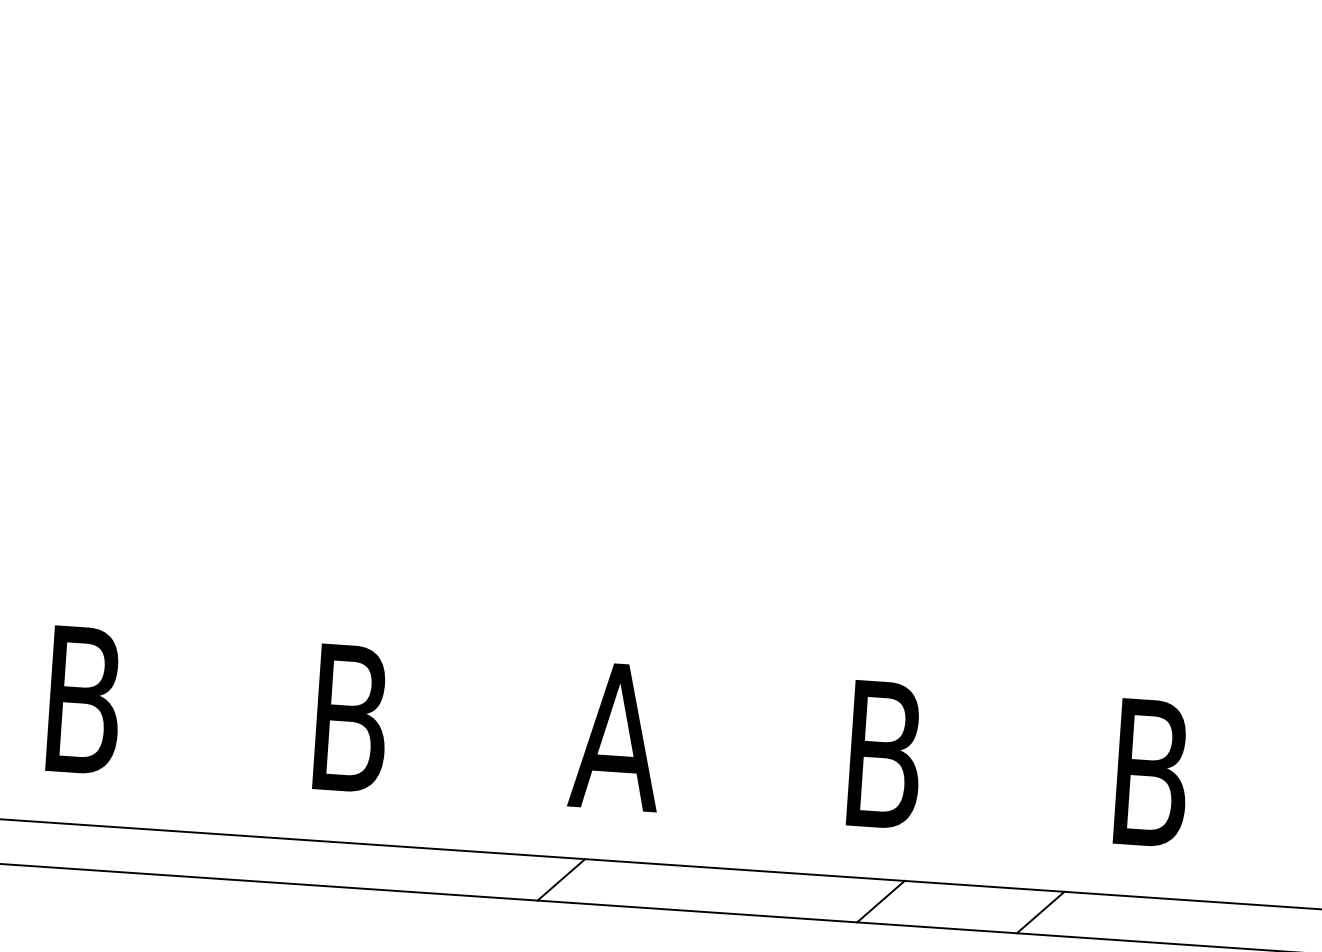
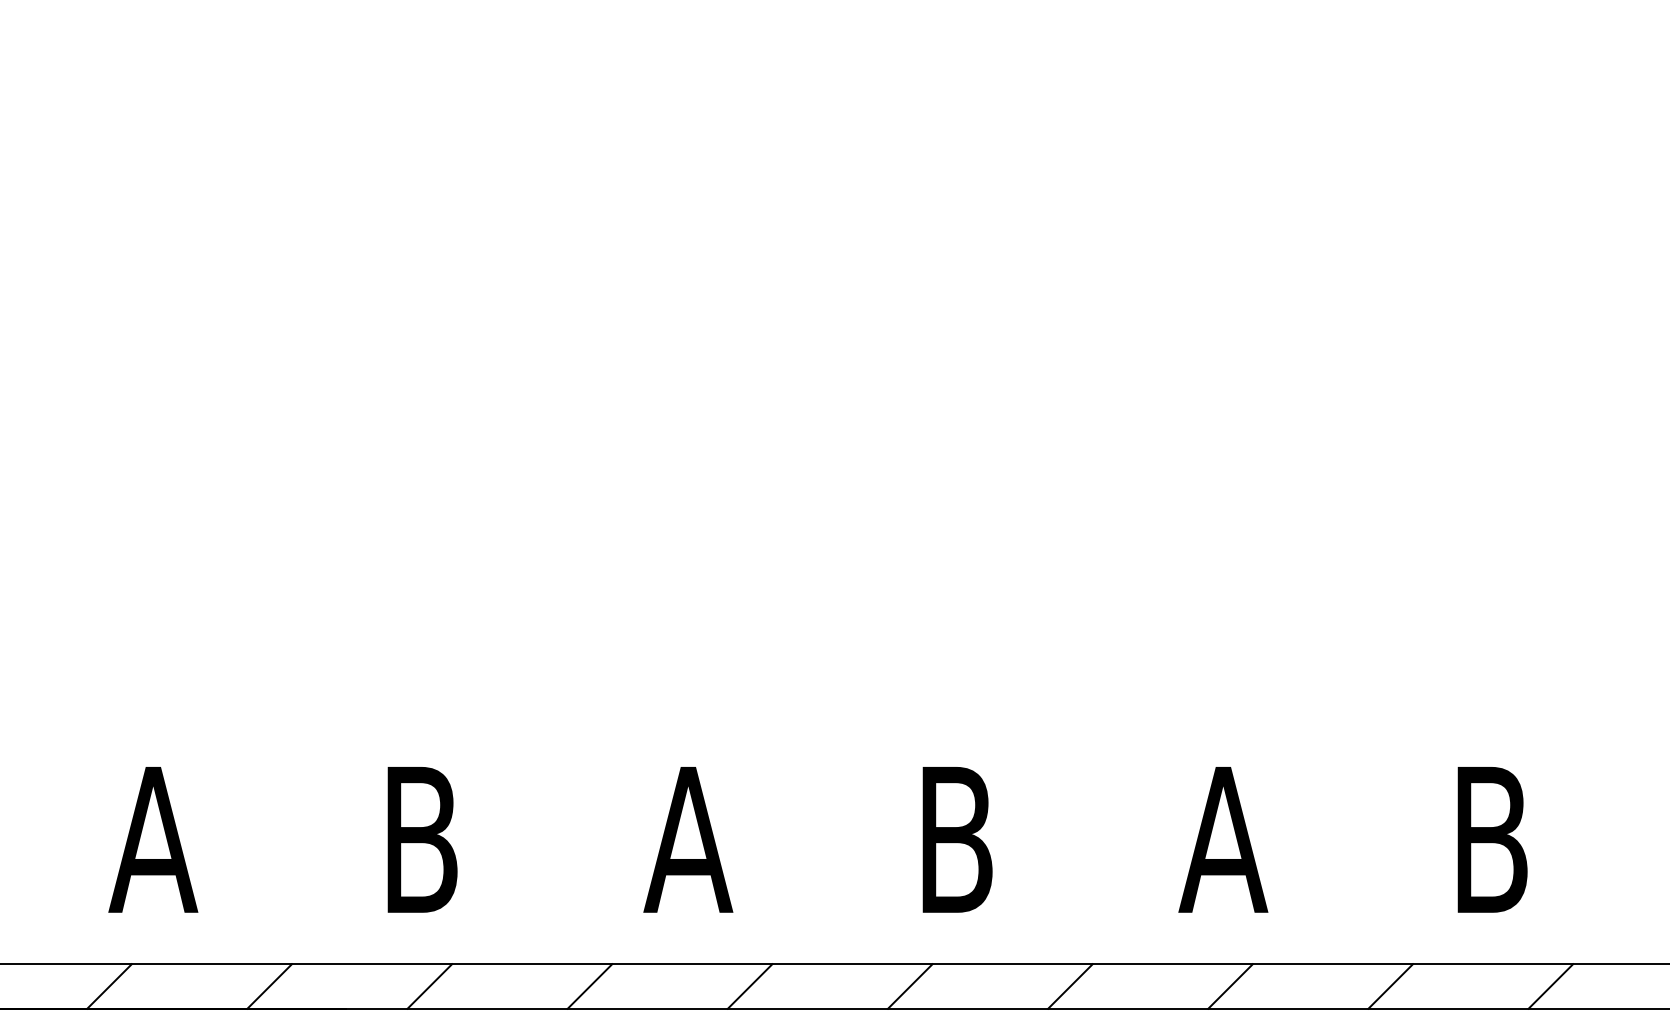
text: (350, 718) -> (688, 839), B -> A
text: (616, 736) -> (955, 839), A -> B
text: (883, 754) -> (1223, 839), B -> A
line: (81, 847) -> (429, 986), added
line: (241, 858) -> (589, 986), added
line: (400, 868) -> (749, 986), added
line: (721, 890) -> (1070, 986), added
line: (1200, 923) -> (1550, 986), added

